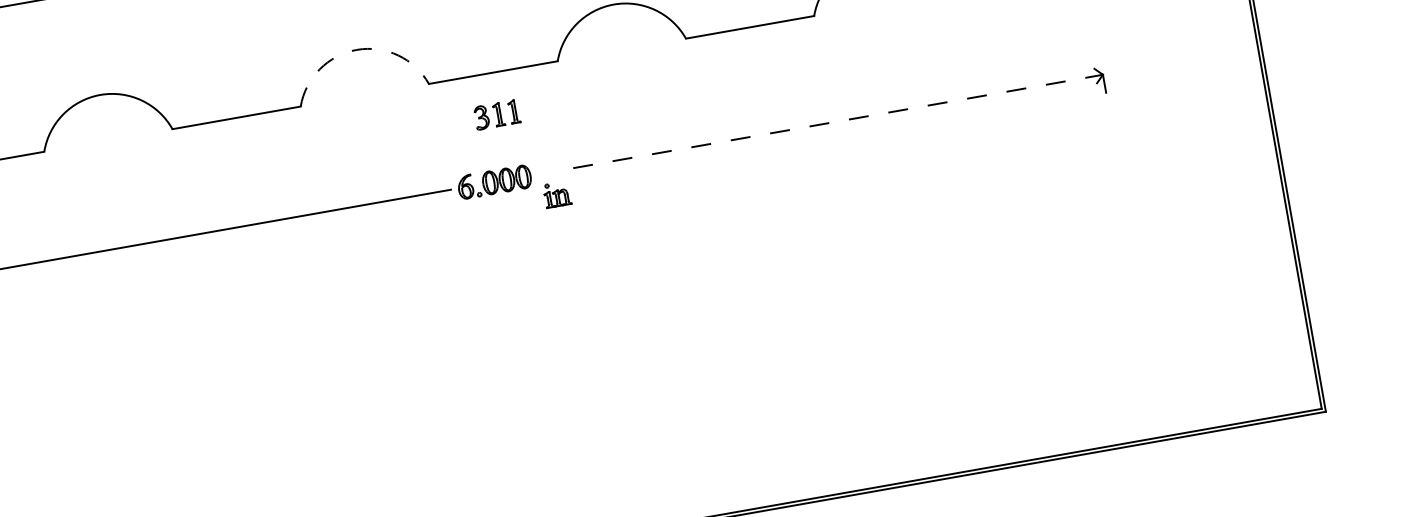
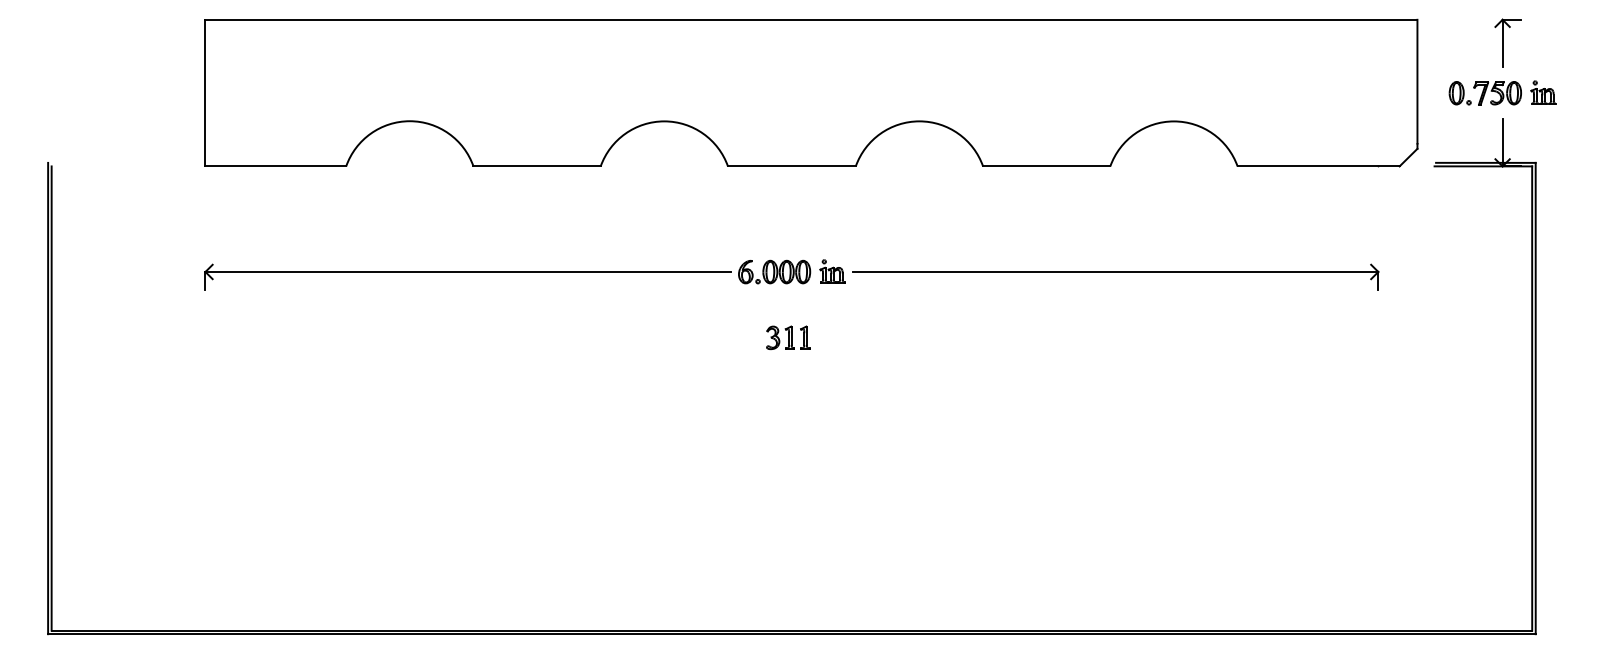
arc: (357, 49) -> (664, 121), dashed -> solid
part: (497, 114) -> (788, 337), moved
line: (838, 121) -> (1115, 271), dashed -> solid
part: (557, 194) -> (832, 271), moved

